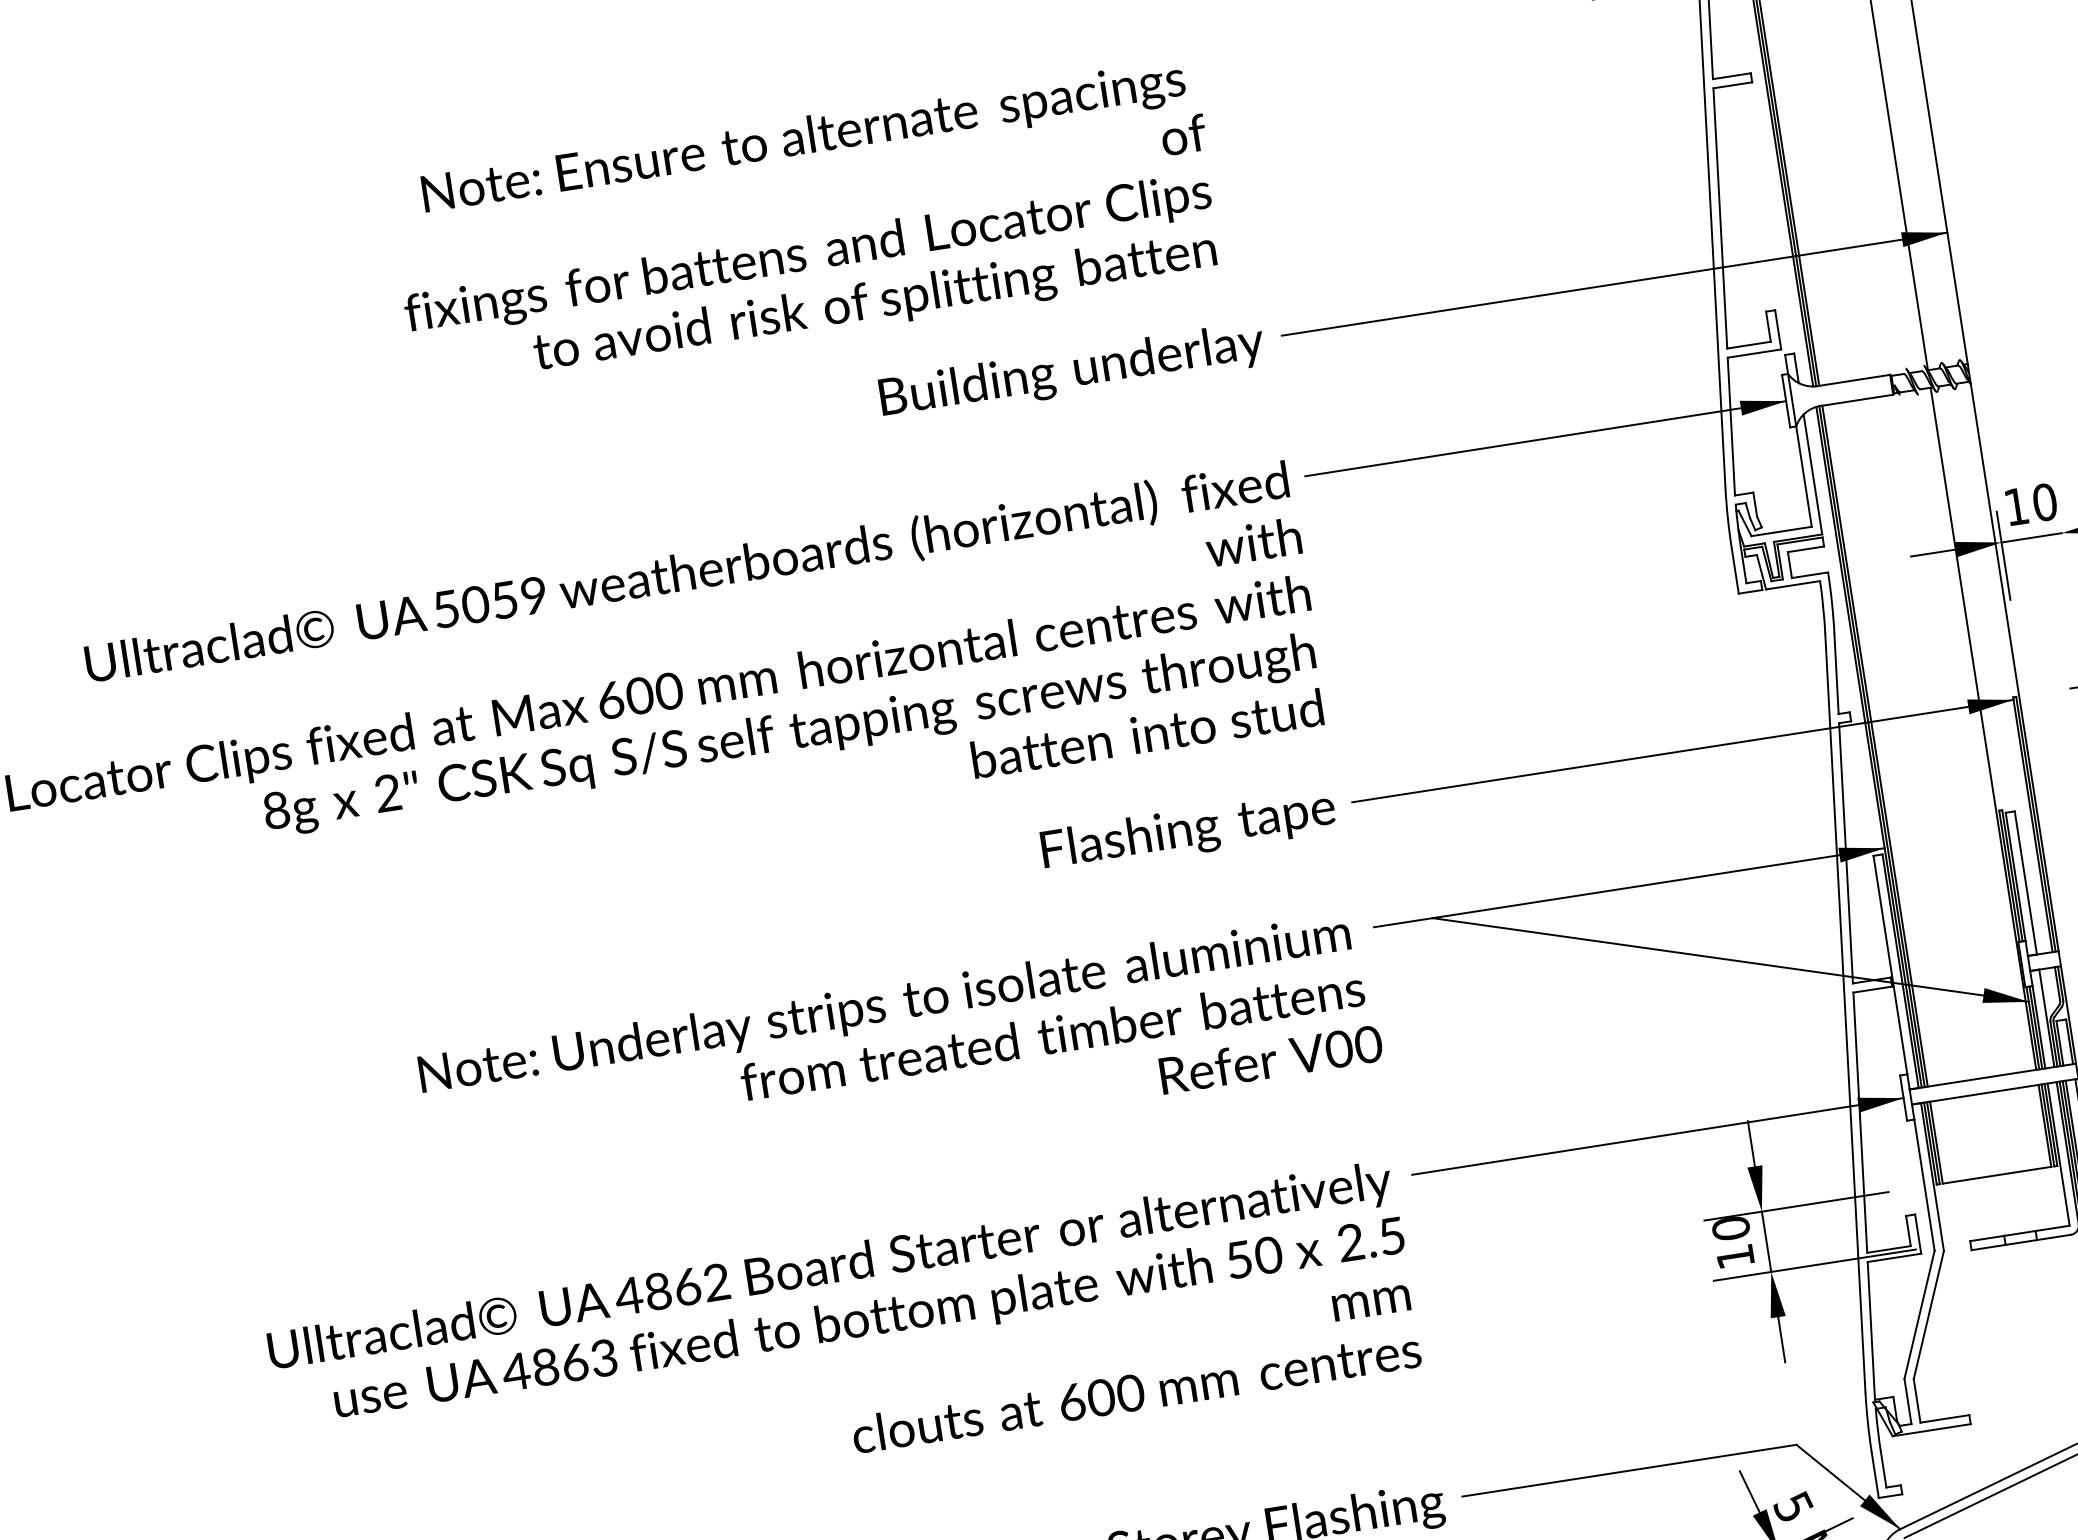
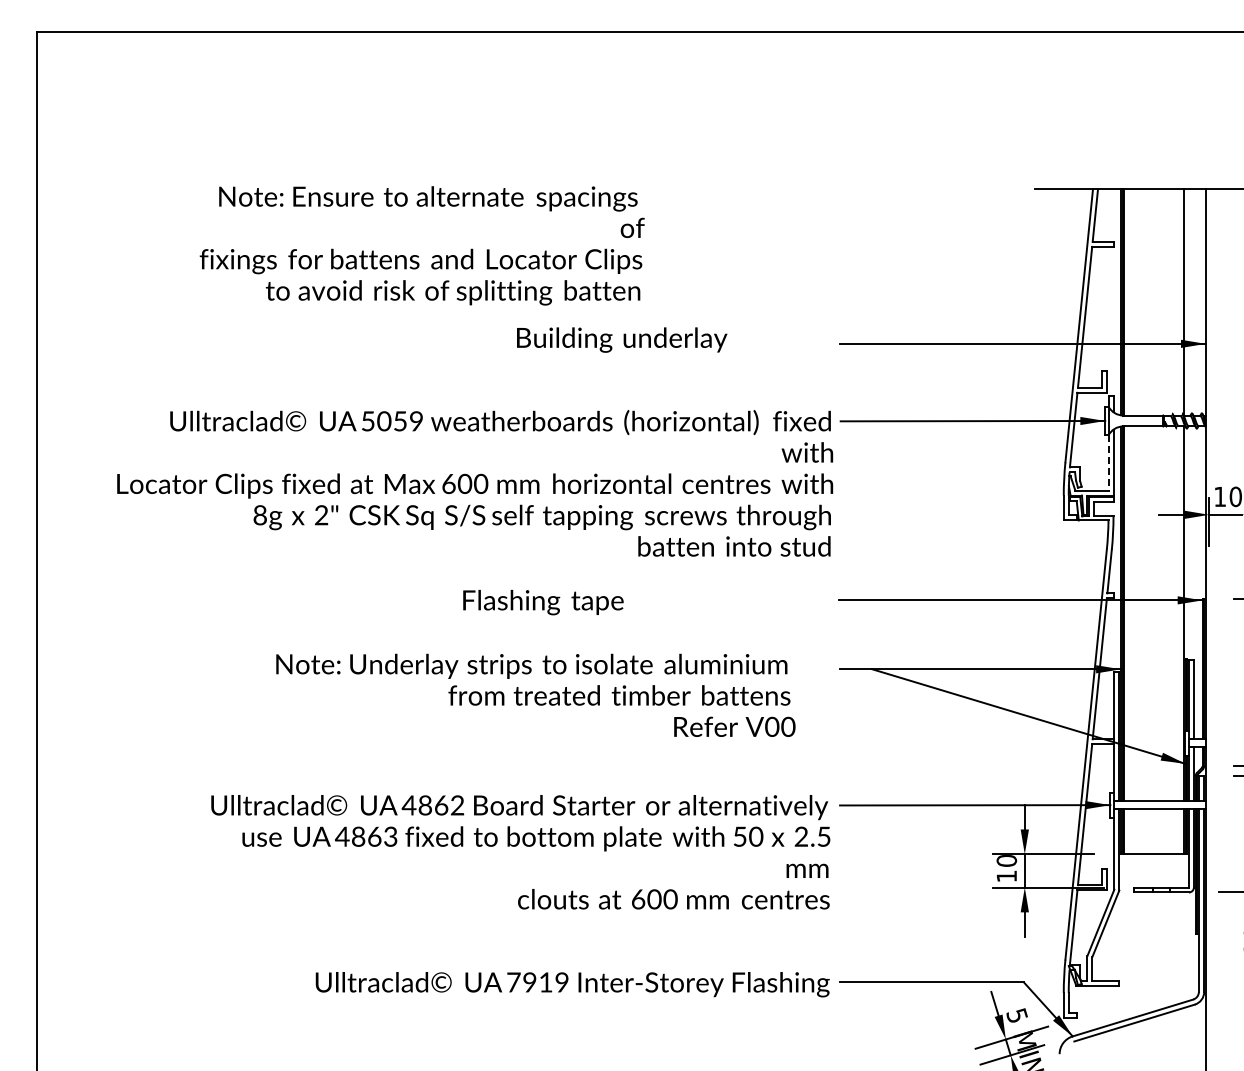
text: (804, 226) -> (421, 245), moved
text: (1072, 371) -> (622, 339), moved
line: (1804, 477) -> (1108, 463), solid -> dashed
text: (1188, 831) -> (543, 602), moved
text: (899, 1056) -> (535, 694), moved

